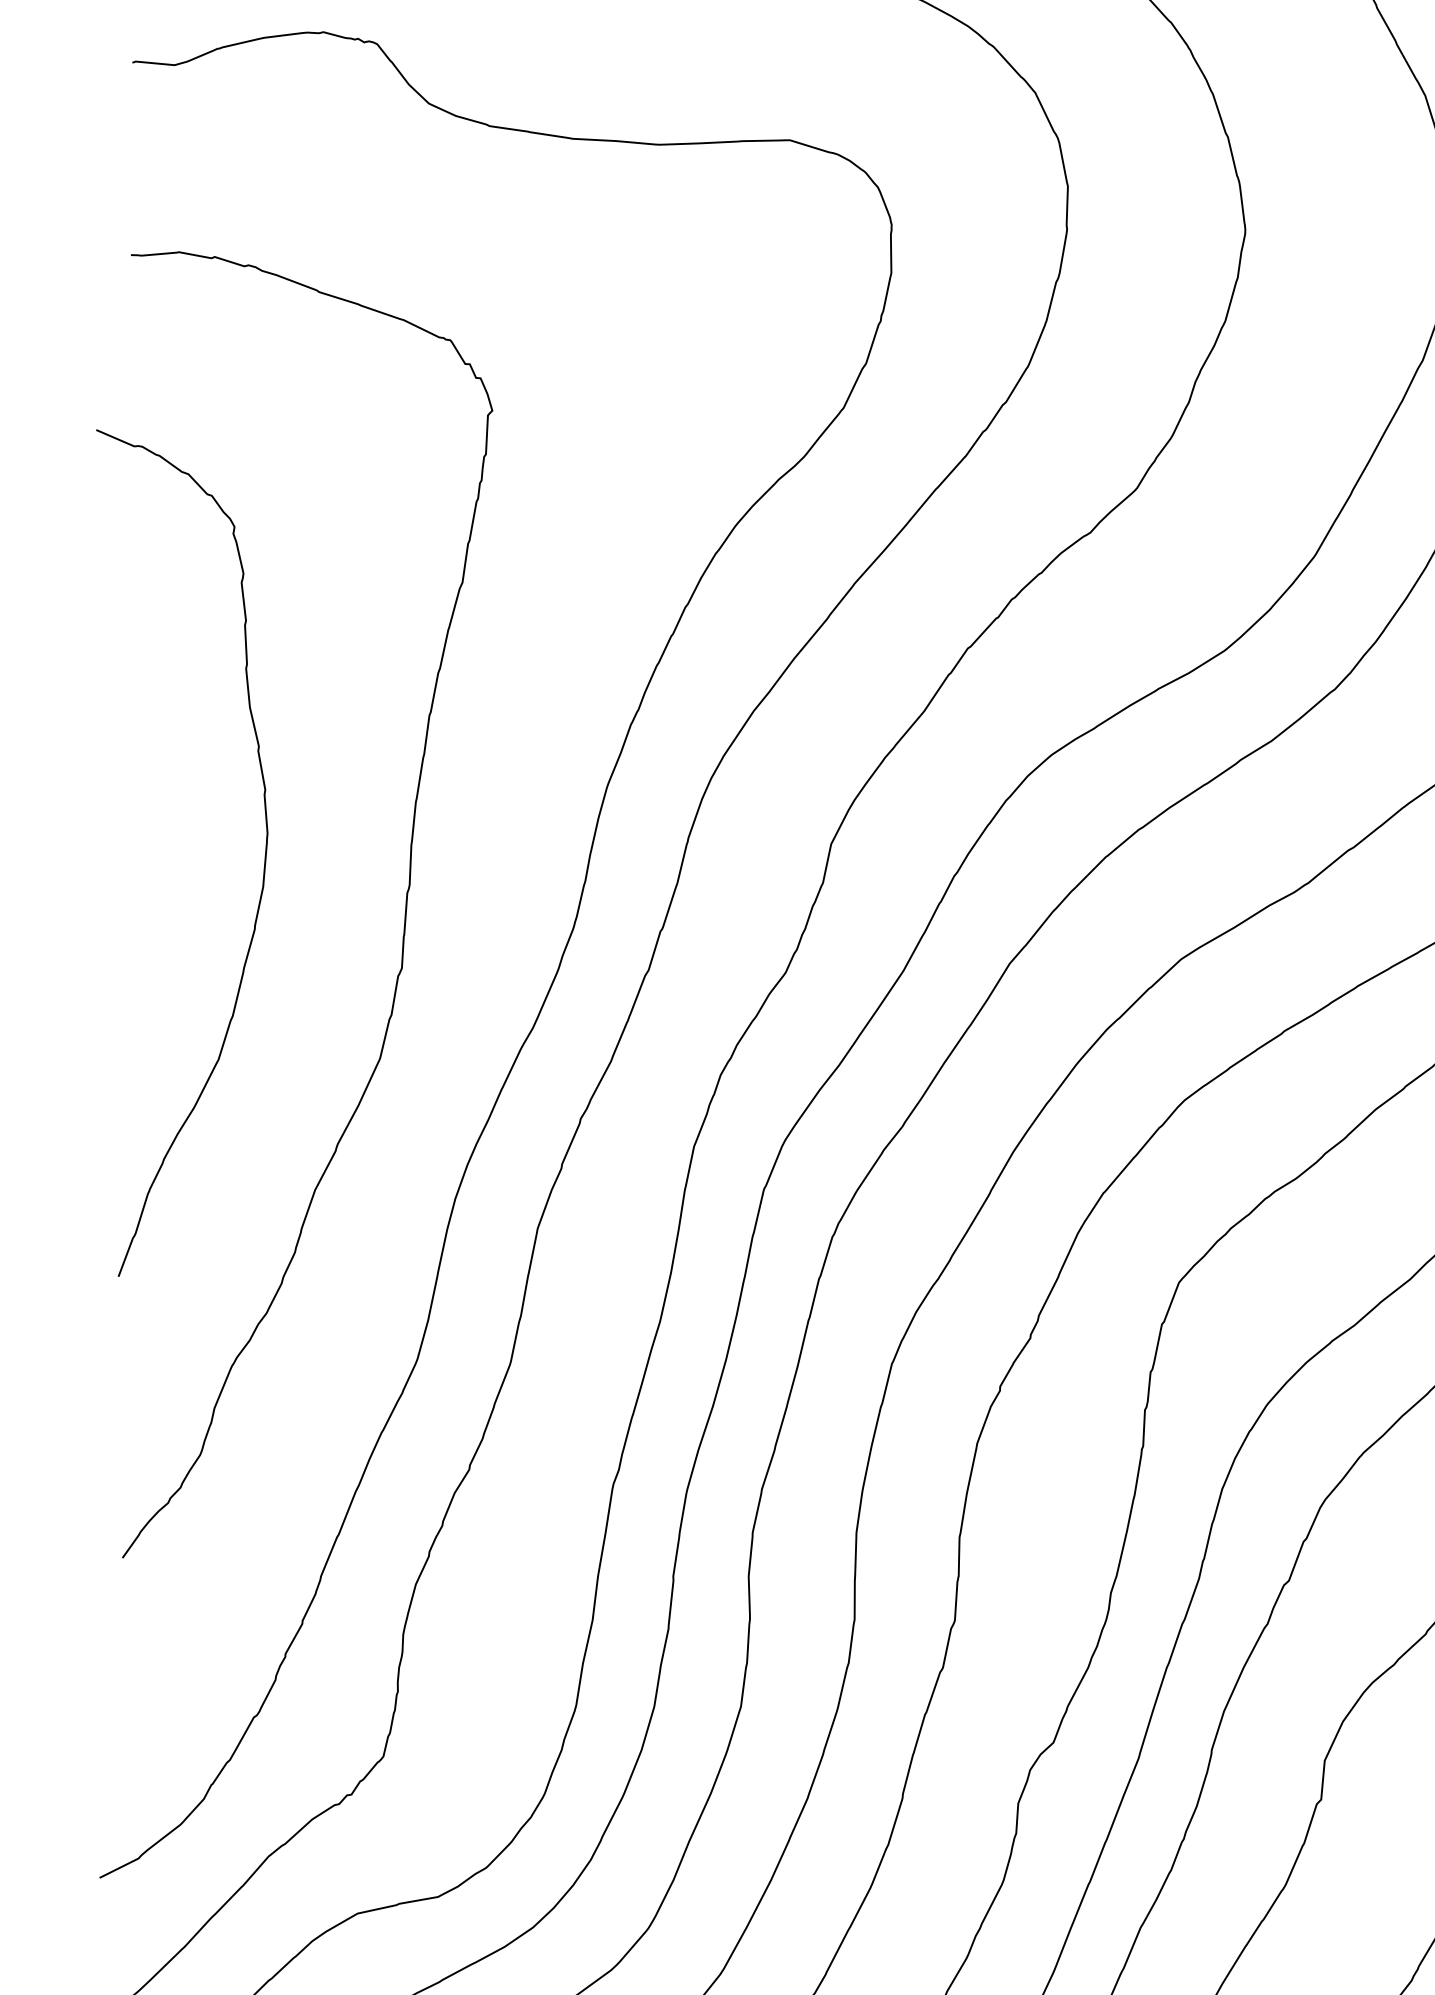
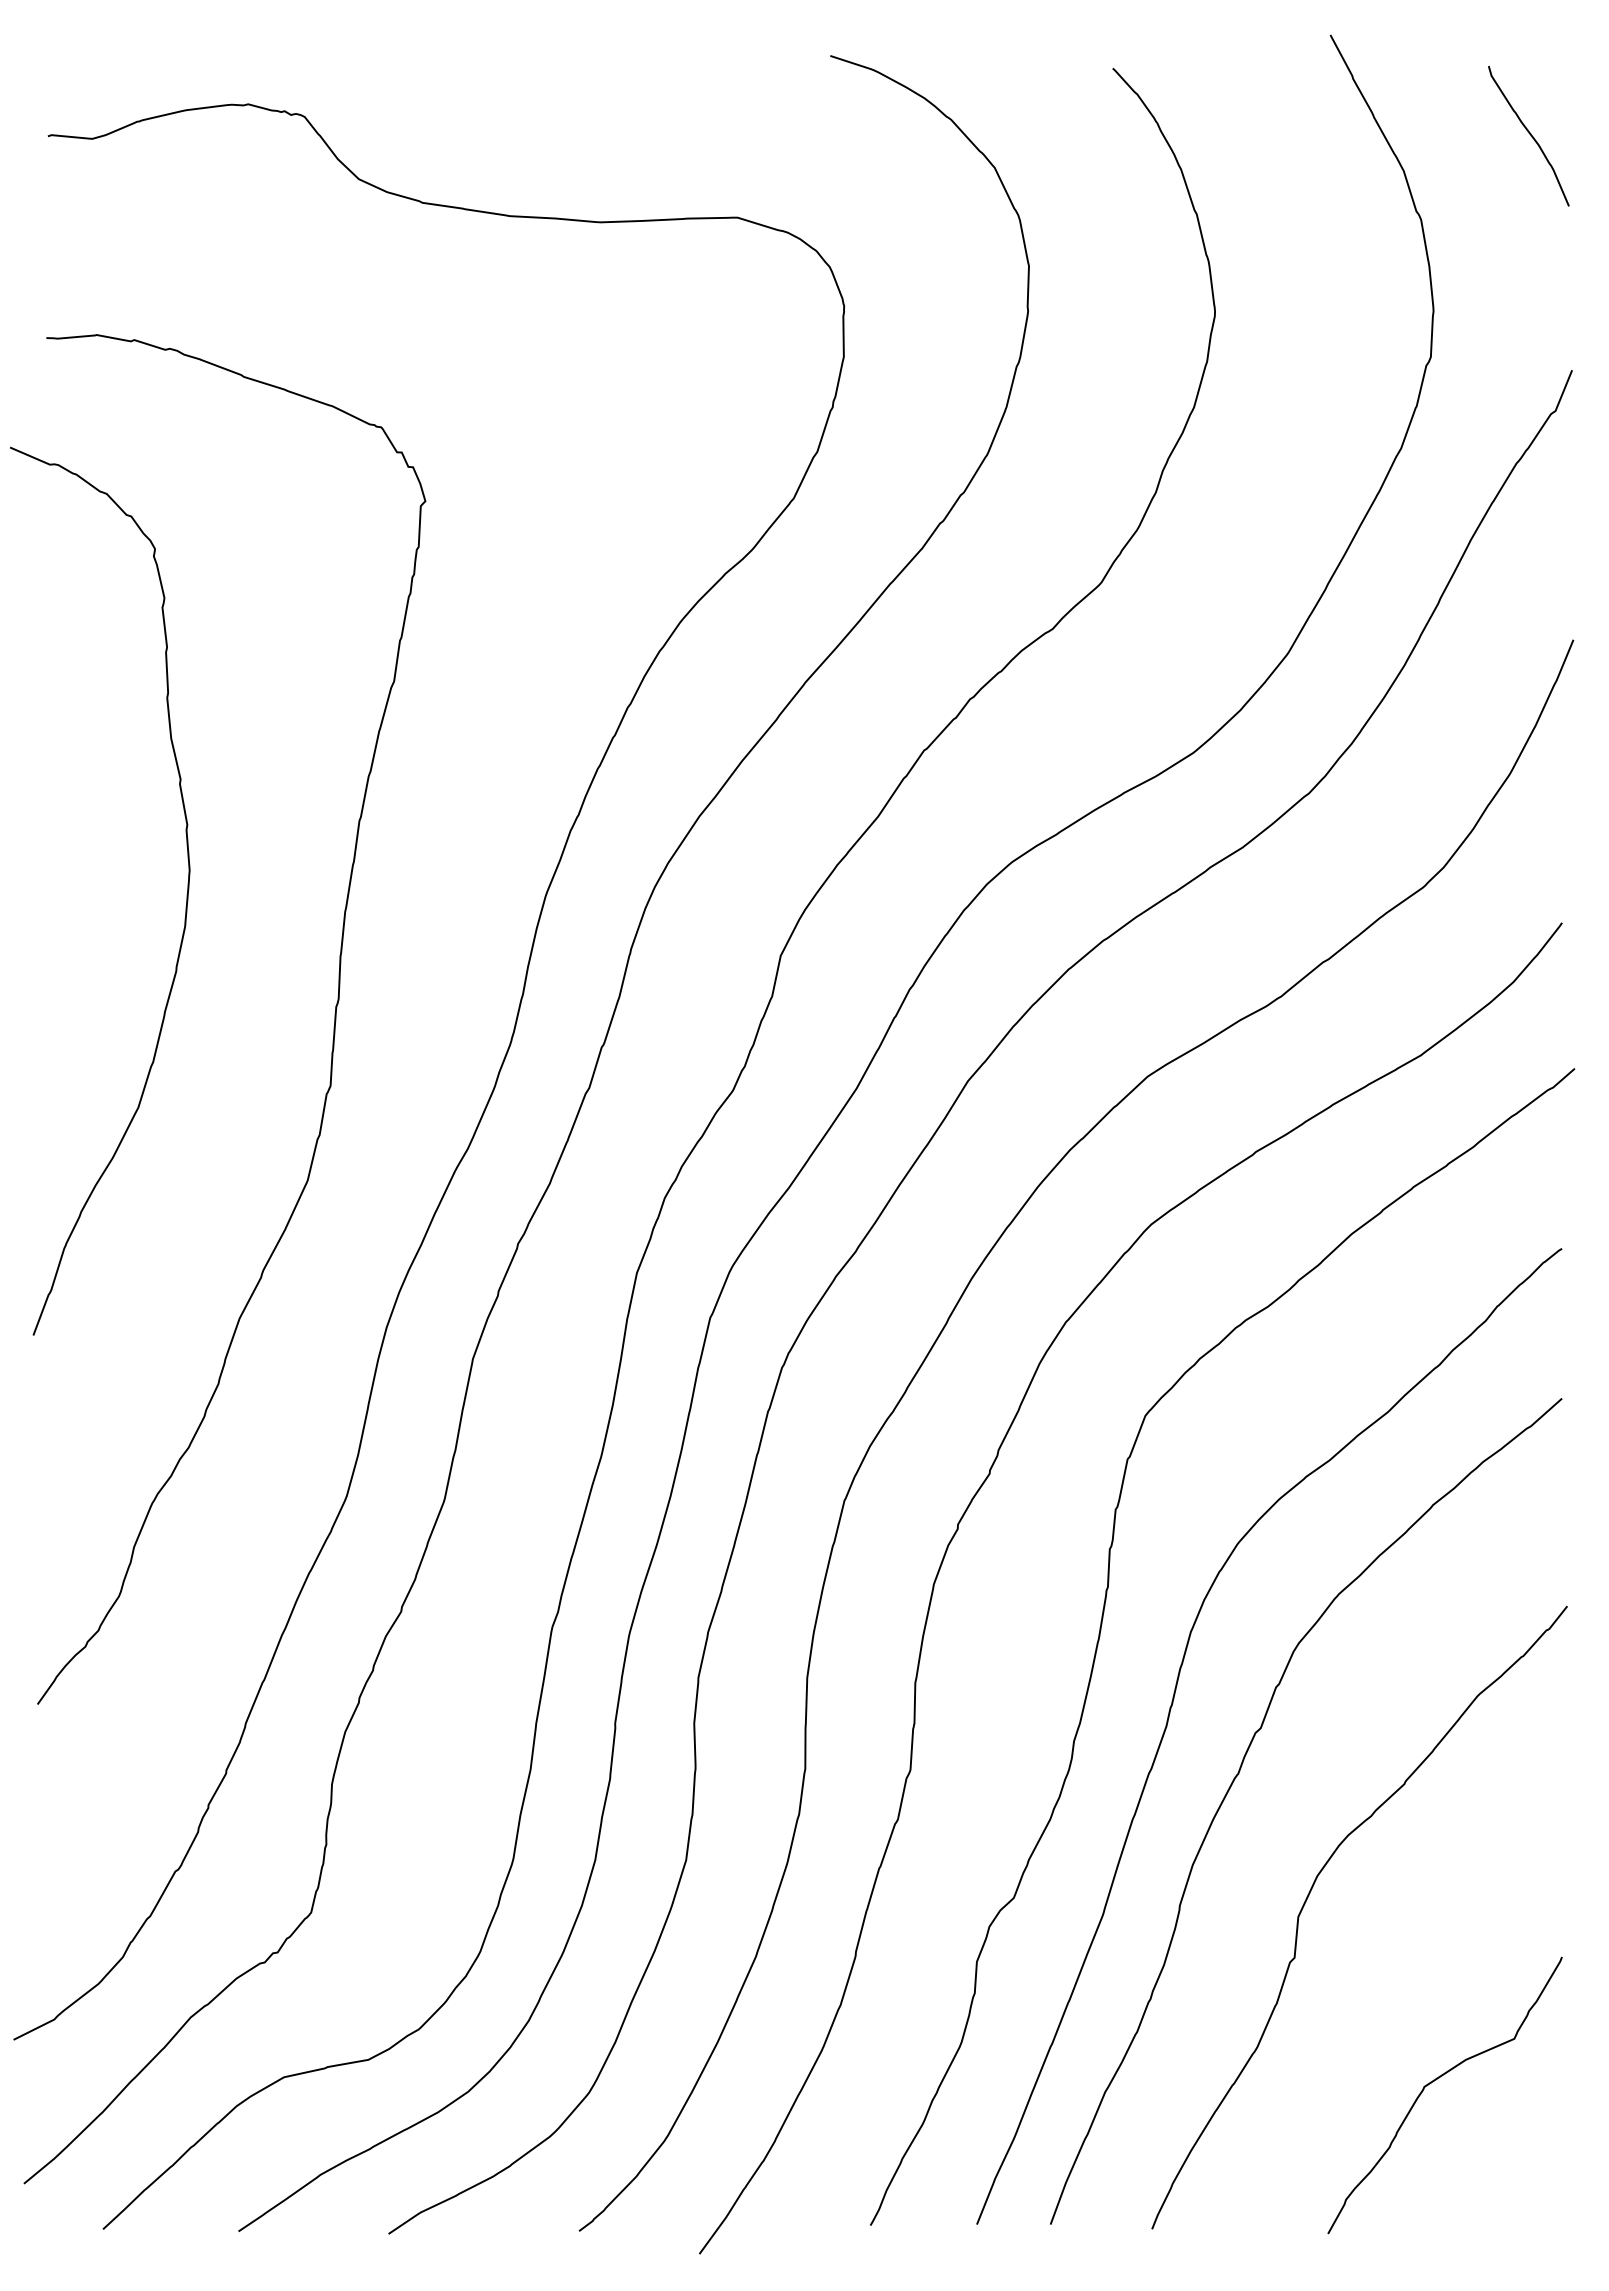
curve: (264, 856) -> (186, 894), moved

